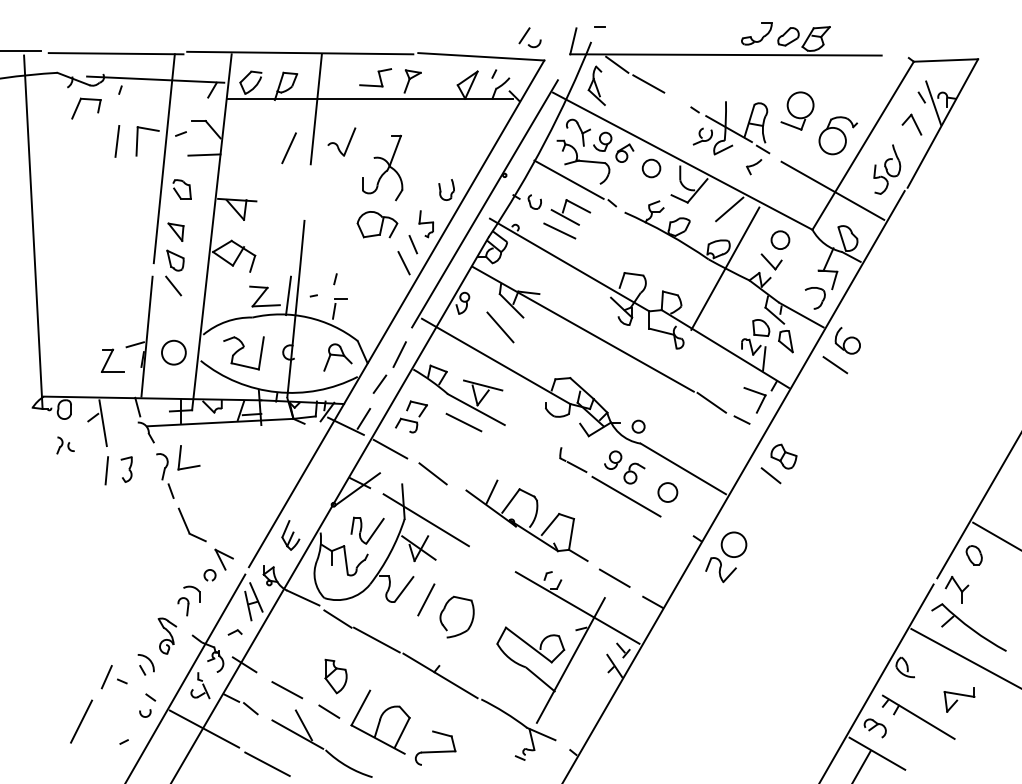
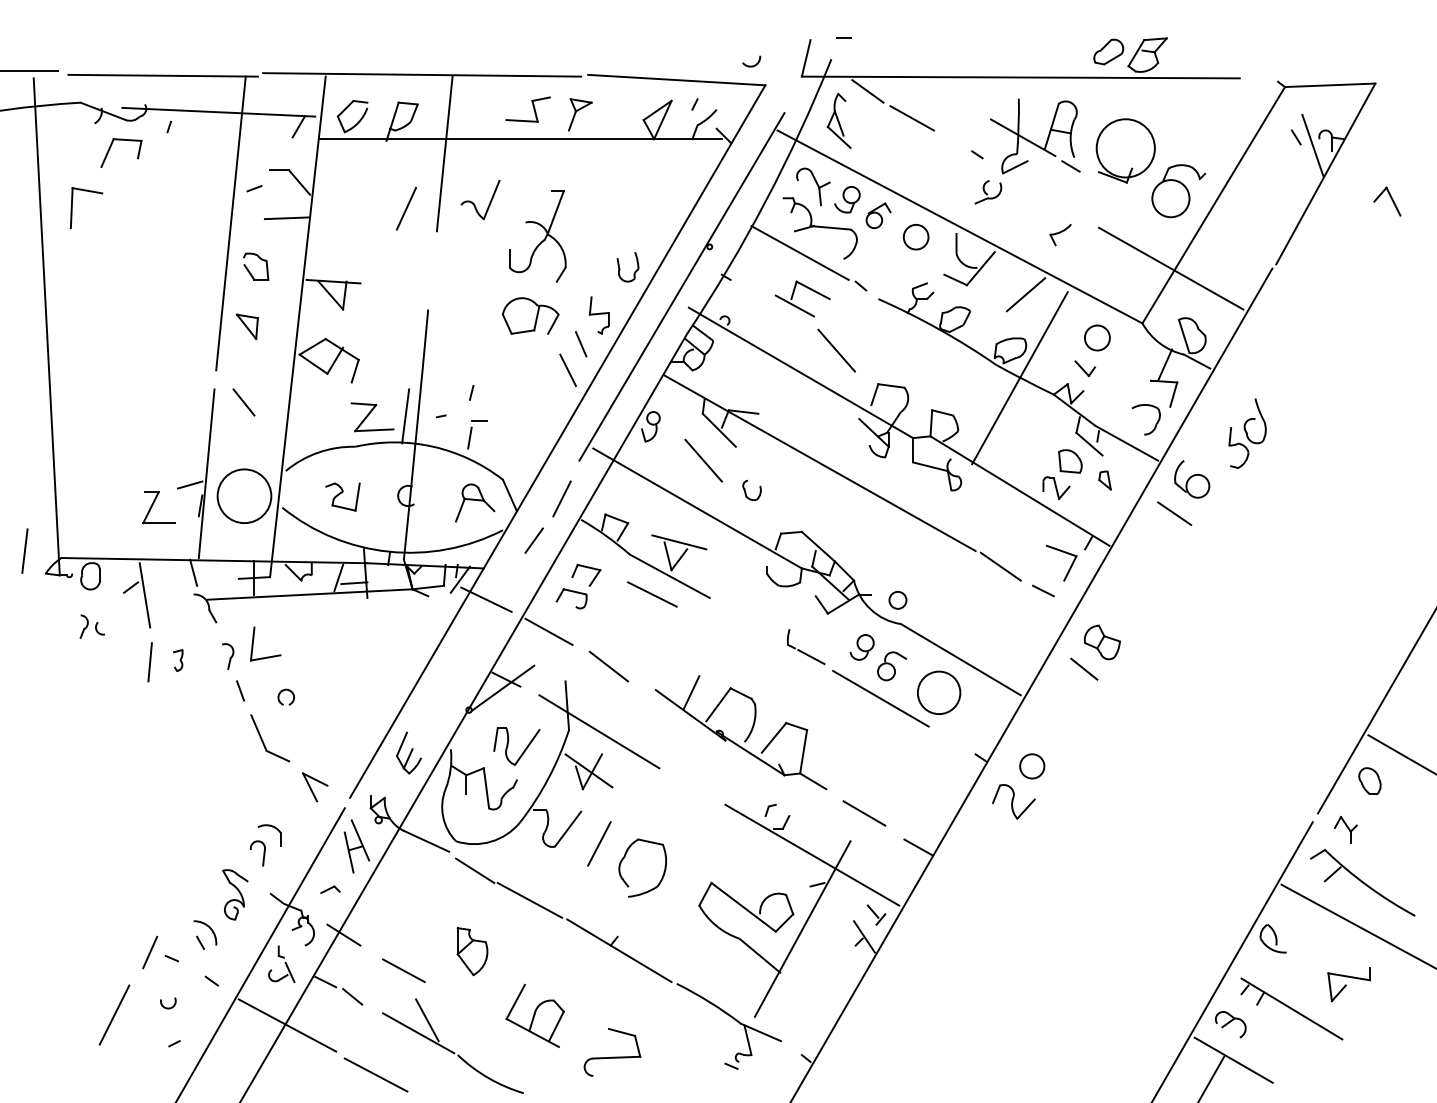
line: (524, 35) -> (737, 50), removed
part: (751, 36) -> (1056, 51), removed
circle: (800, 105) -> (1125, 148), size x1.6
part: (912, 124) -> (1387, 201), moved
part: (736, 132) -> (1033, 142), moved
line: (117, 140) -> (24, 550), moved
part: (137, 140) -> (72, 207), moved
part: (887, 169) -> (1247, 433), moved
part: (534, 201) -> (751, 489), moved
line: (559, 230) -> (786, 324), removed
line: (594, 249) -> (836, 350), added
part: (175, 260) -> (246, 366), removed
part: (771, 261) -> (1085, 368), size x0.7
part: (785, 341) -> (1104, 480), size x0.6
circle: (173, 352) -> (244, 496), size x1.6
part: (243, 352) -> (342, 496), size x0.6
line: (764, 358) -> (1074, 504), removed
line: (363, 419) -> (511, 589), removed
part: (161, 466) -> (227, 656), size x0.7
part: (127, 469) -> (178, 660), size x0.6
circle: (667, 492) -> (938, 692), size x1.6
circle: (734, 544) -> (1032, 766), size x0.7
arc: (208, 571) -> (283, 691), moved
part: (956, 589) -> (1345, 829), size x0.7
line: (328, 711) -> (462, 1000), removed
arc: (145, 716) -> (168, 1007), moved
part: (380, 721) -> (535, 1015), size x0.7

